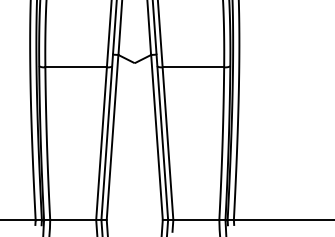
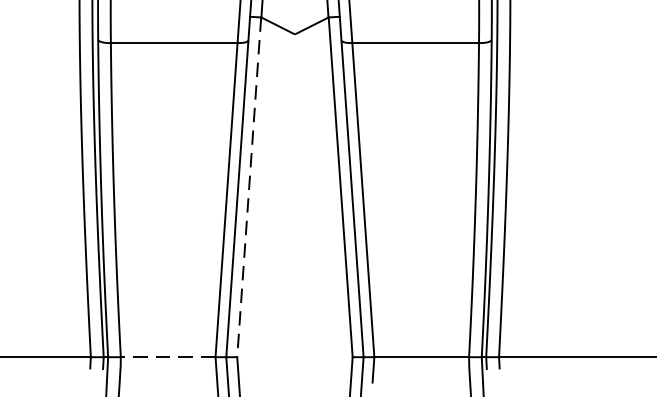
line: (112, 137) -> (249, 187), solid -> dashed
line: (72, 219) -> (166, 356), solid -> dashed

